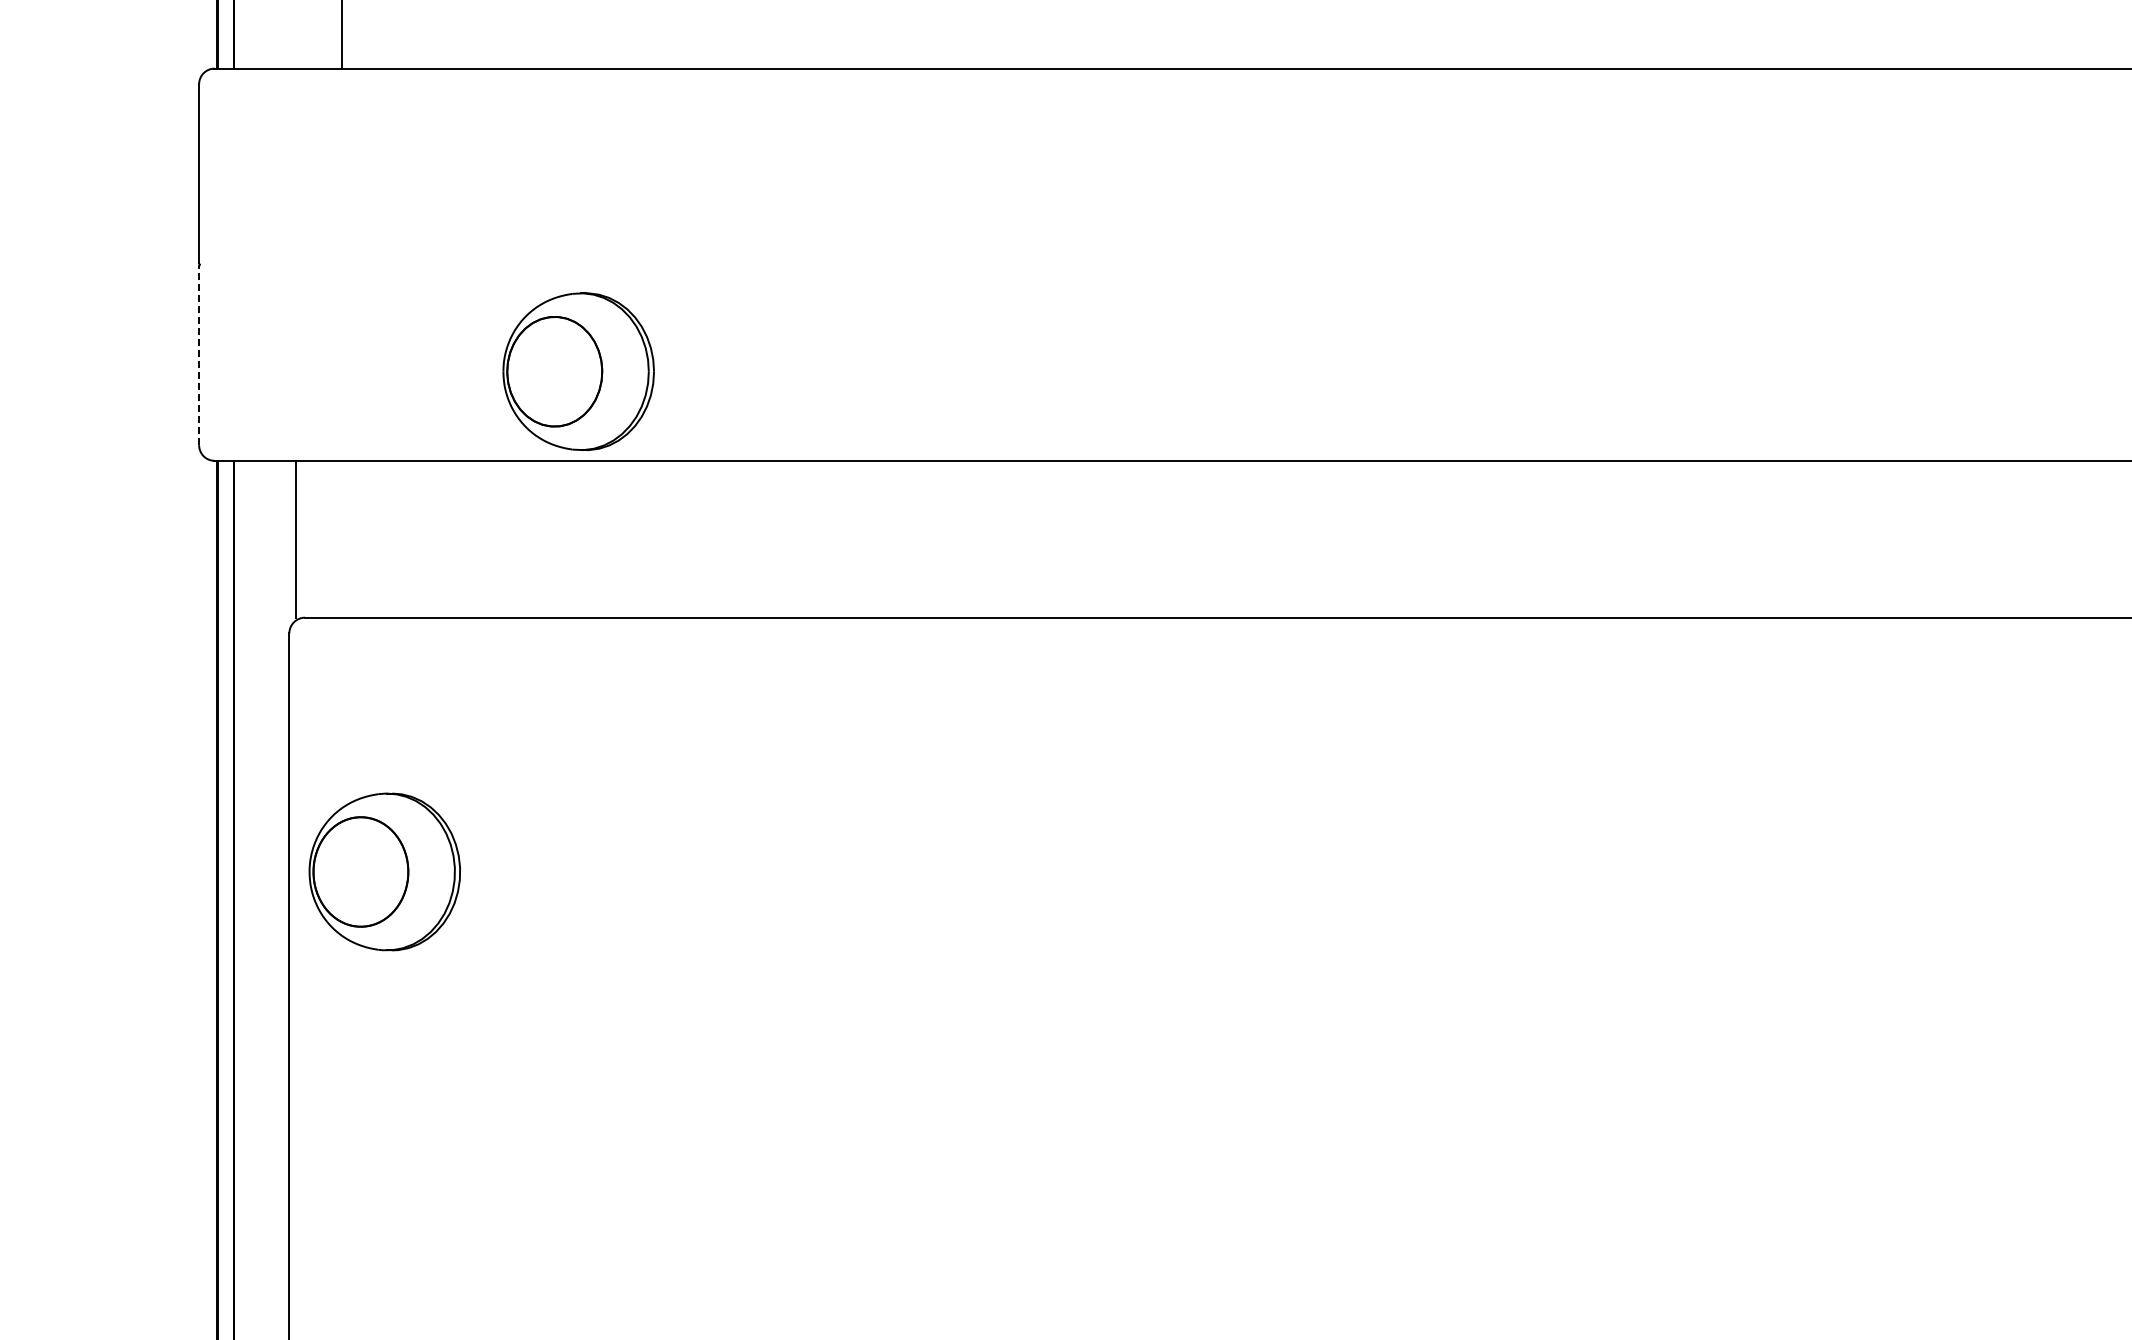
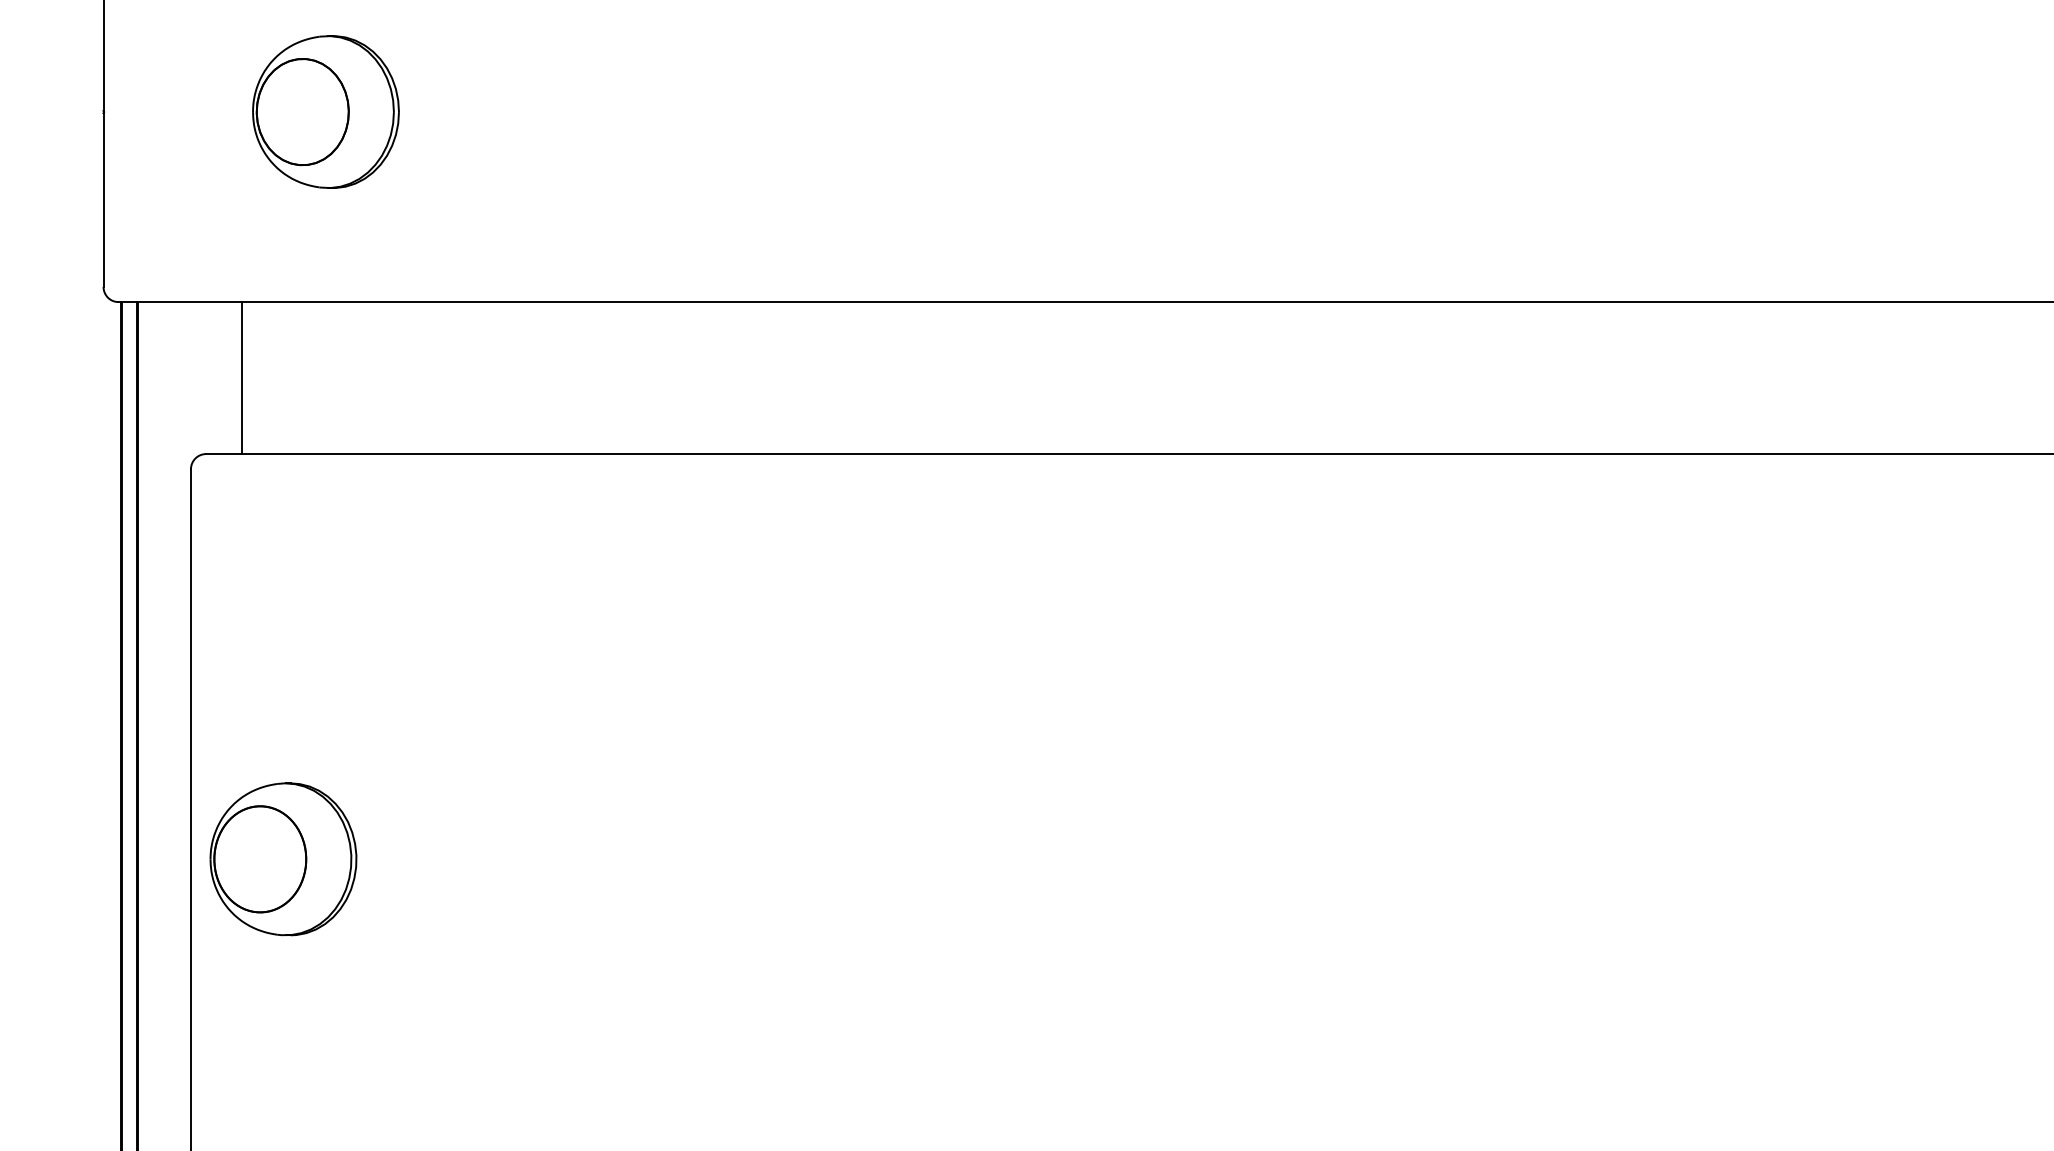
line: (199, 355) -> (103, 200), dashed -> solid
part: (578, 371) -> (325, 111), moved
line: (296, 538) -> (242, 377), moved
part: (384, 871) -> (283, 858), moved

